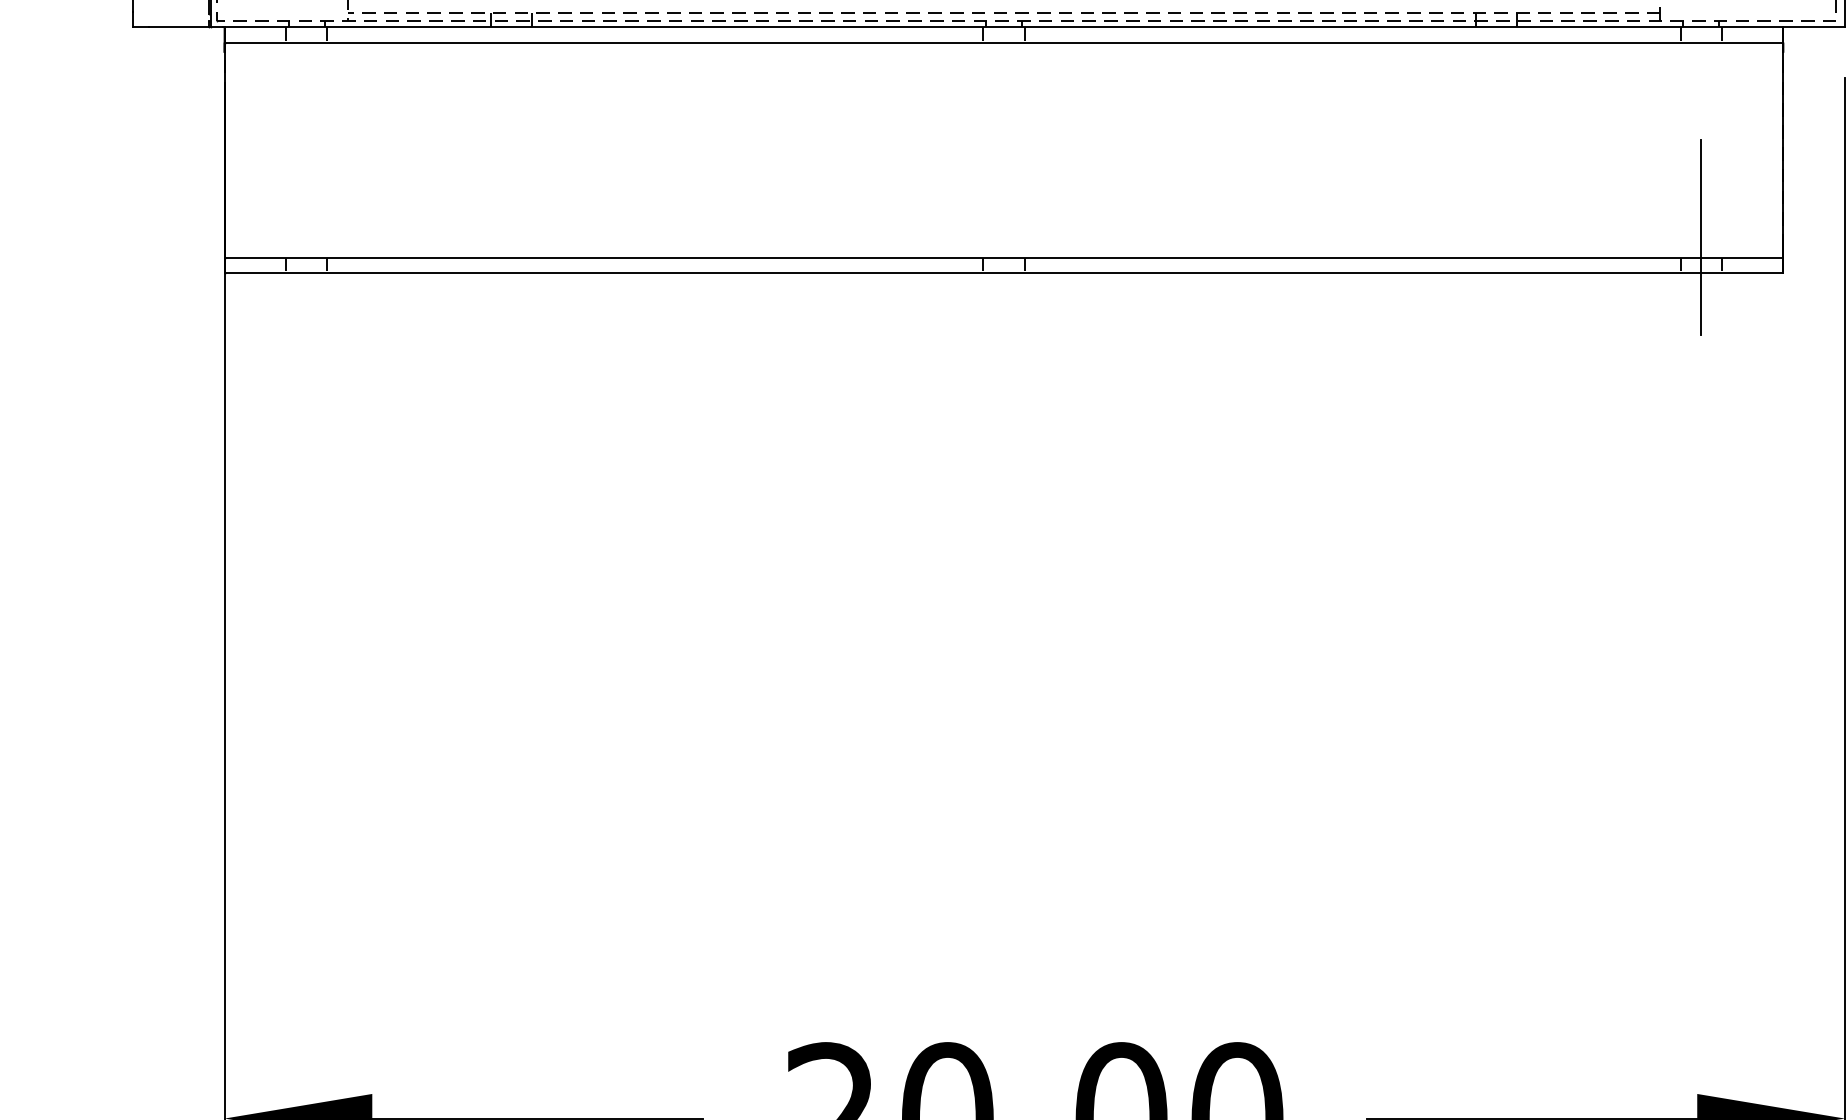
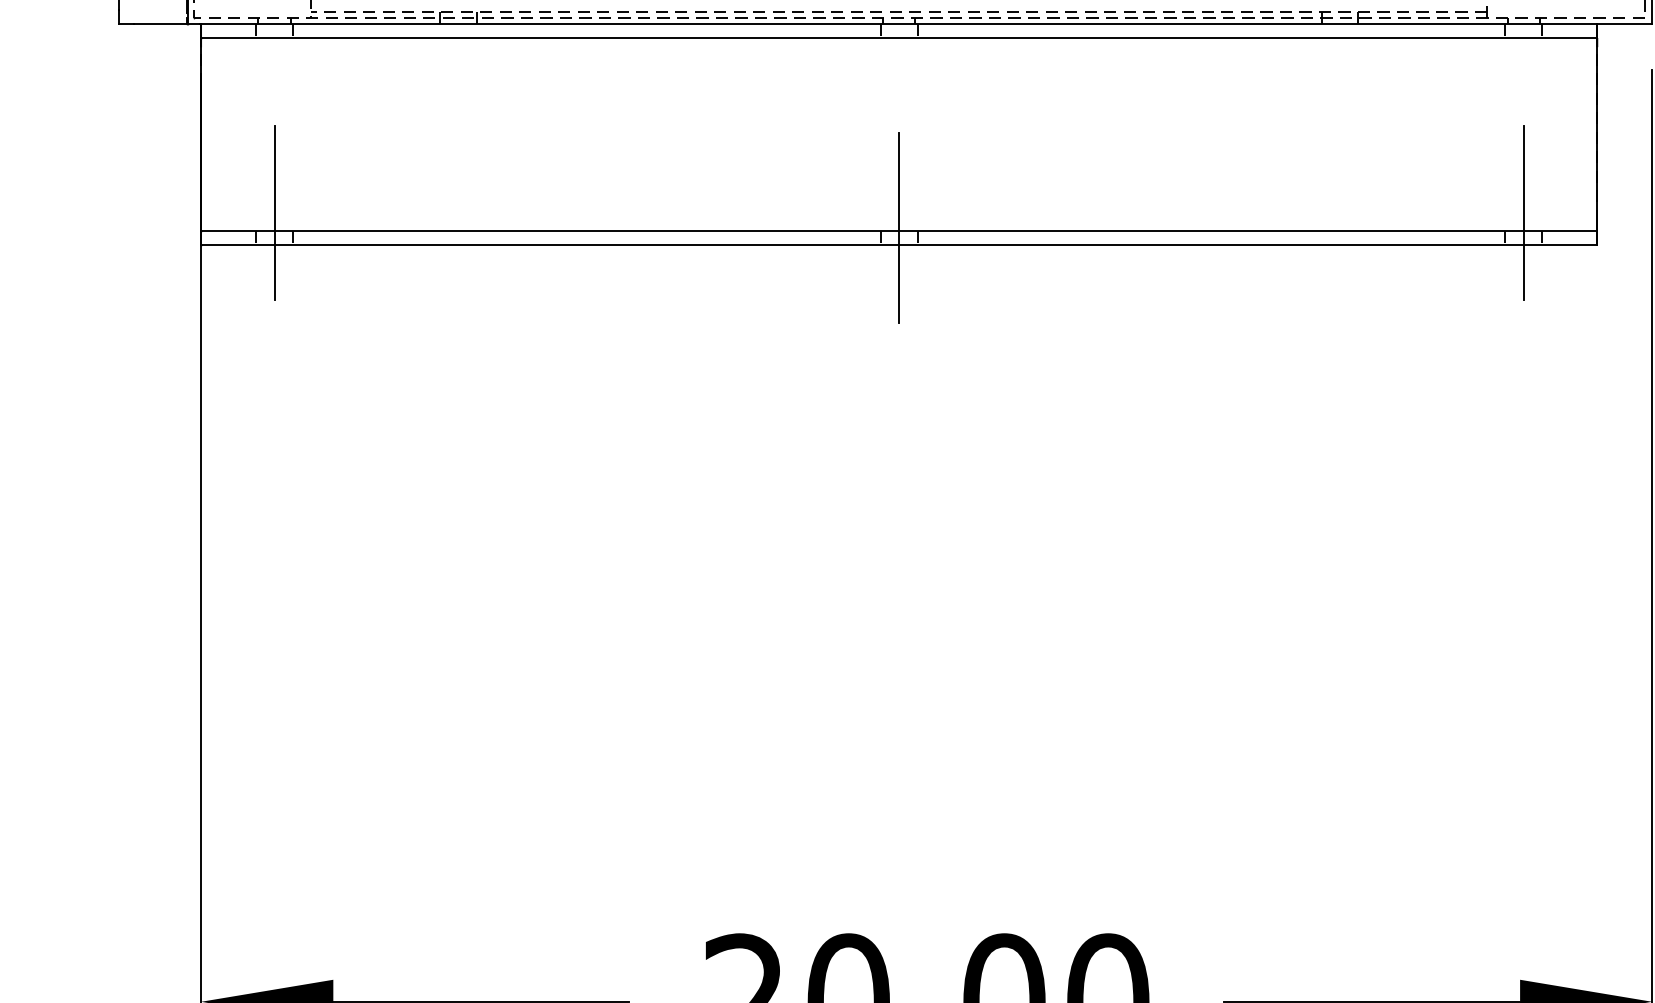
line: (306, 237) -> (274, 212), added
line: (1004, 254) -> (899, 227), added

